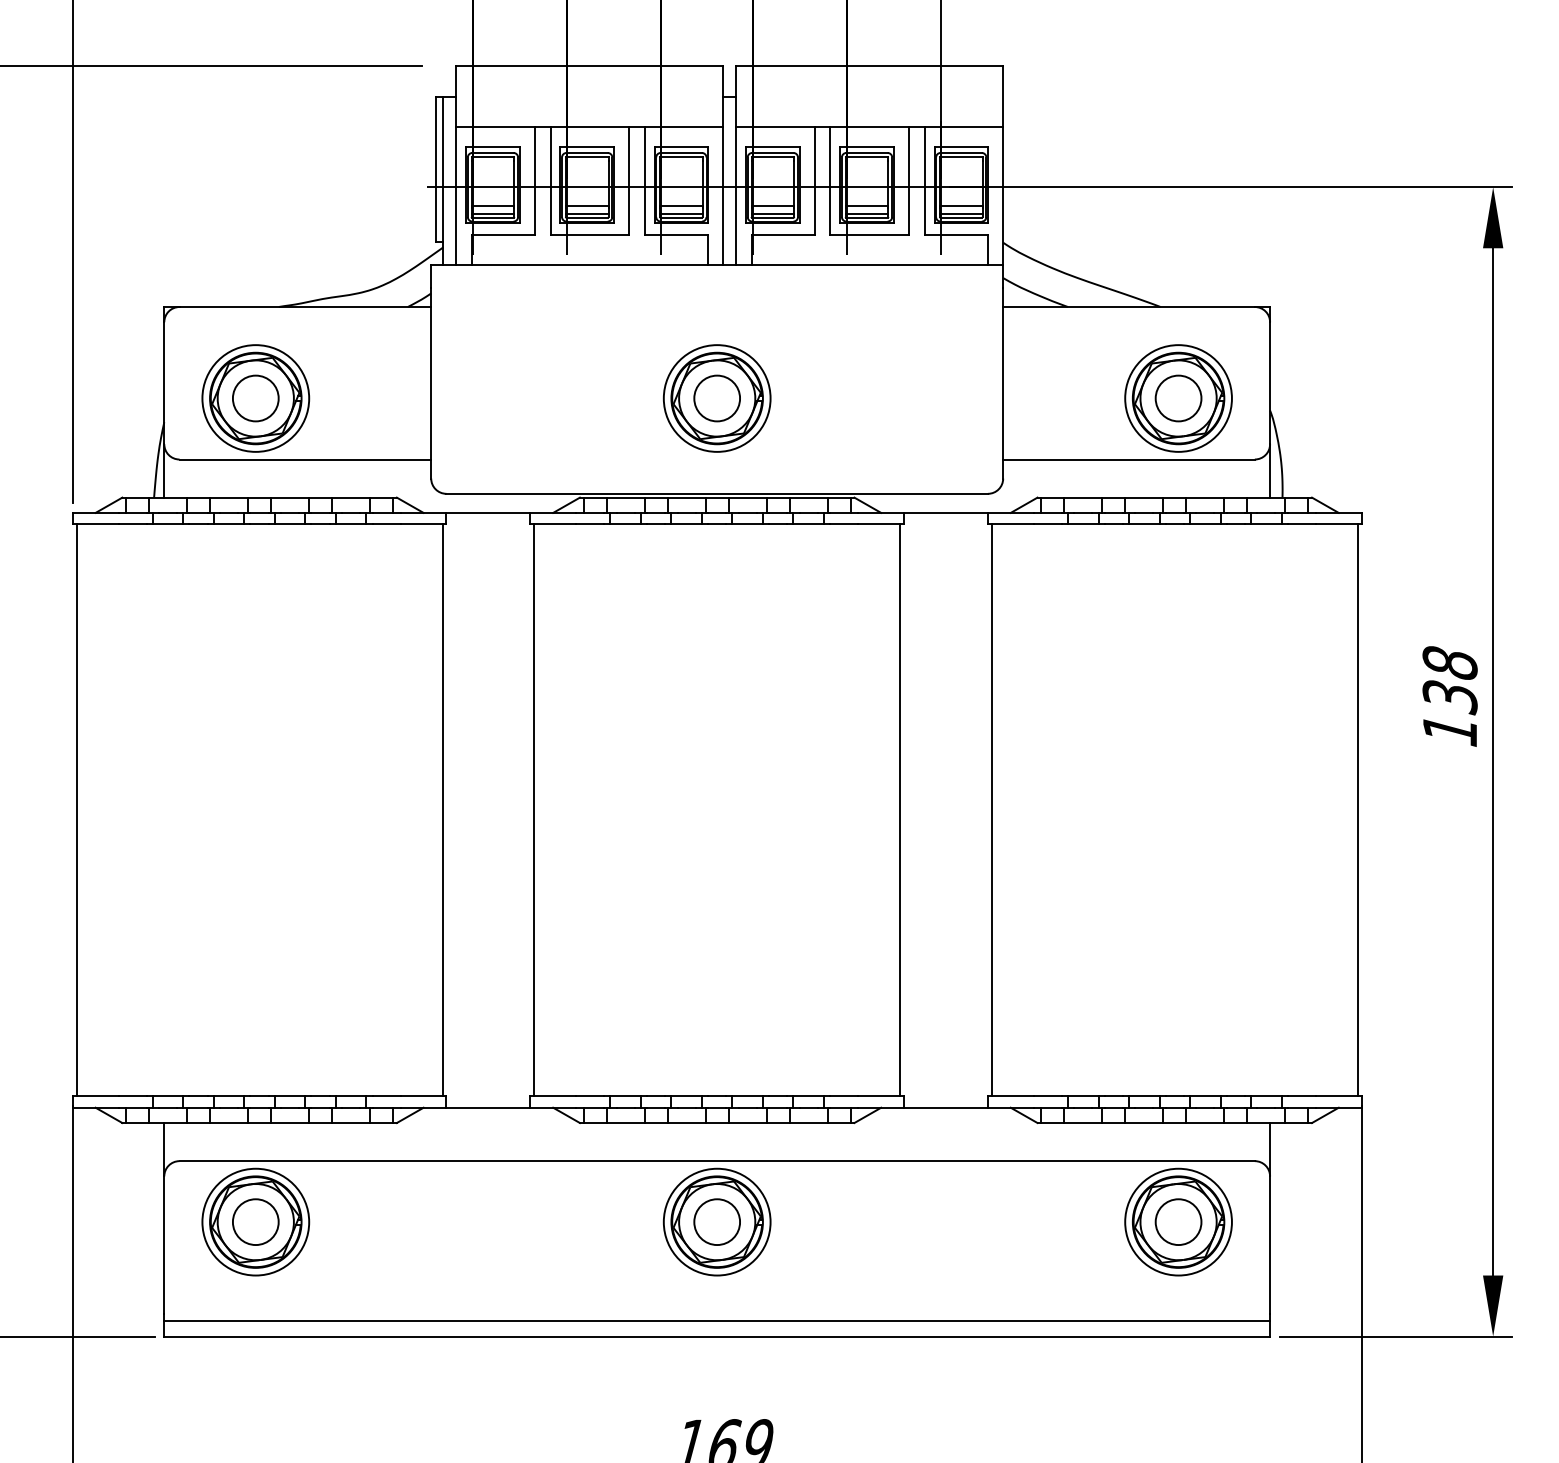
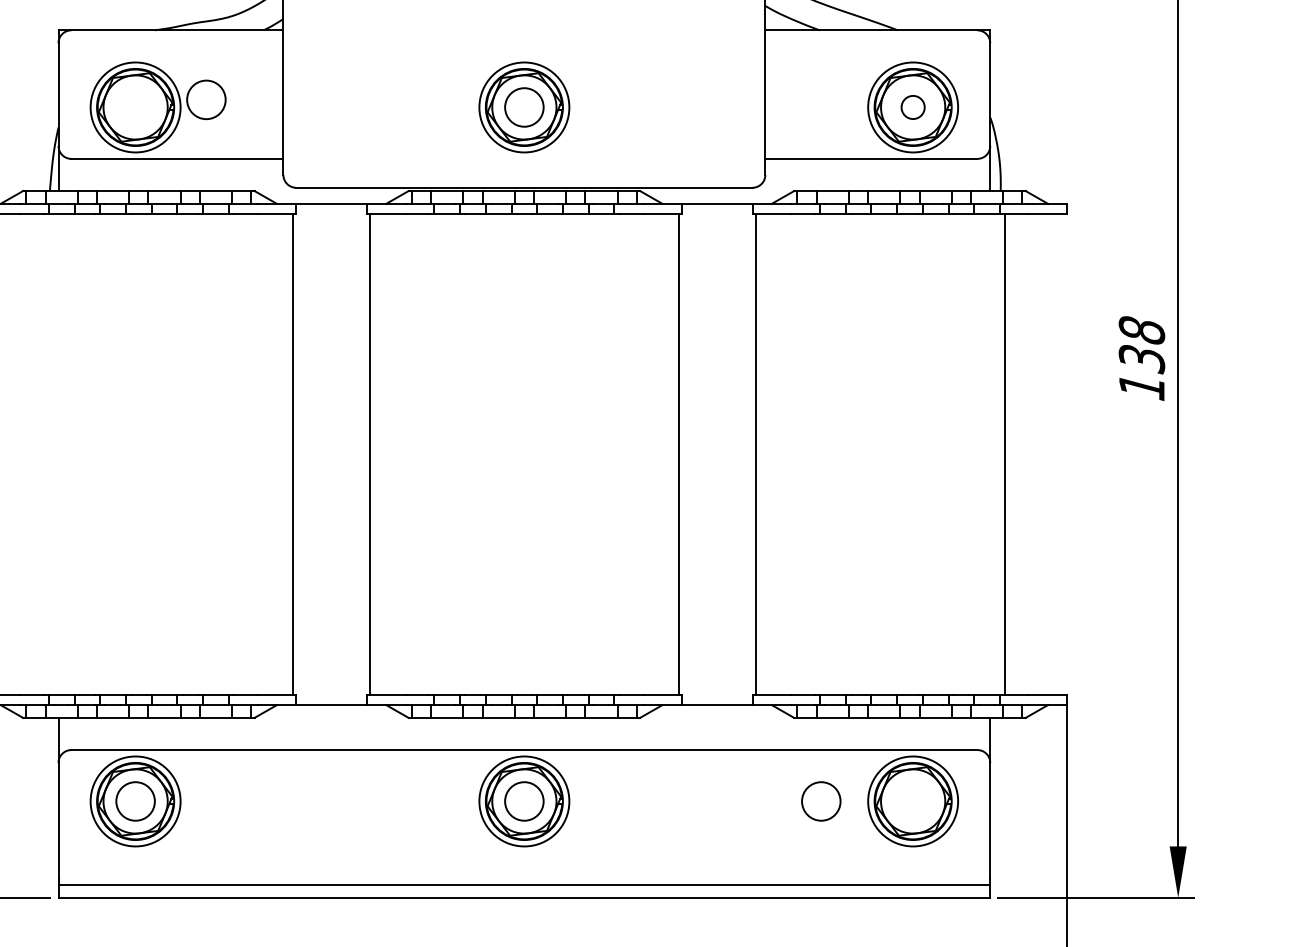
circle: (255, 398) -> (206, 99), moved
circle: (1178, 398) -> (913, 107), size x0.6
line: (1357, 810) -> (1004, 454), moved
circle: (1178, 1221) -> (821, 800), moved

